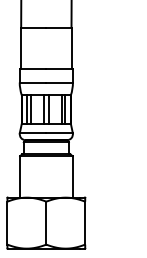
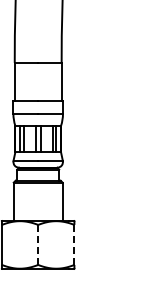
line: (46, 222) -> (38, 244), solid -> dashed
line: (85, 222) -> (74, 244), solid -> dashed

